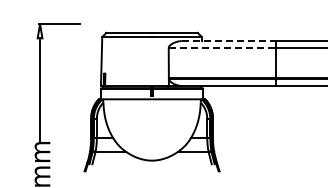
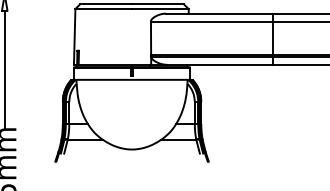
line: (228, 41) -> (218, 14), dashed -> solid
line: (222, 48) -> (212, 22), dashed -> solid

